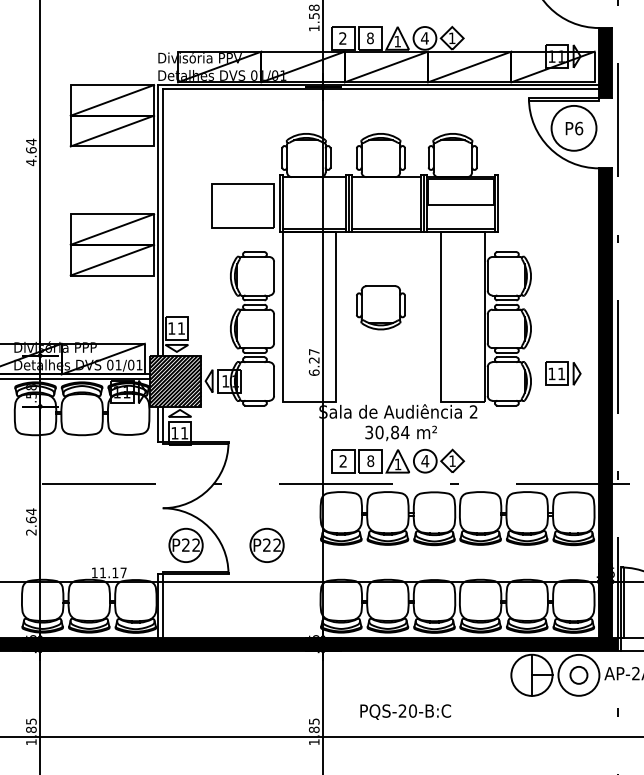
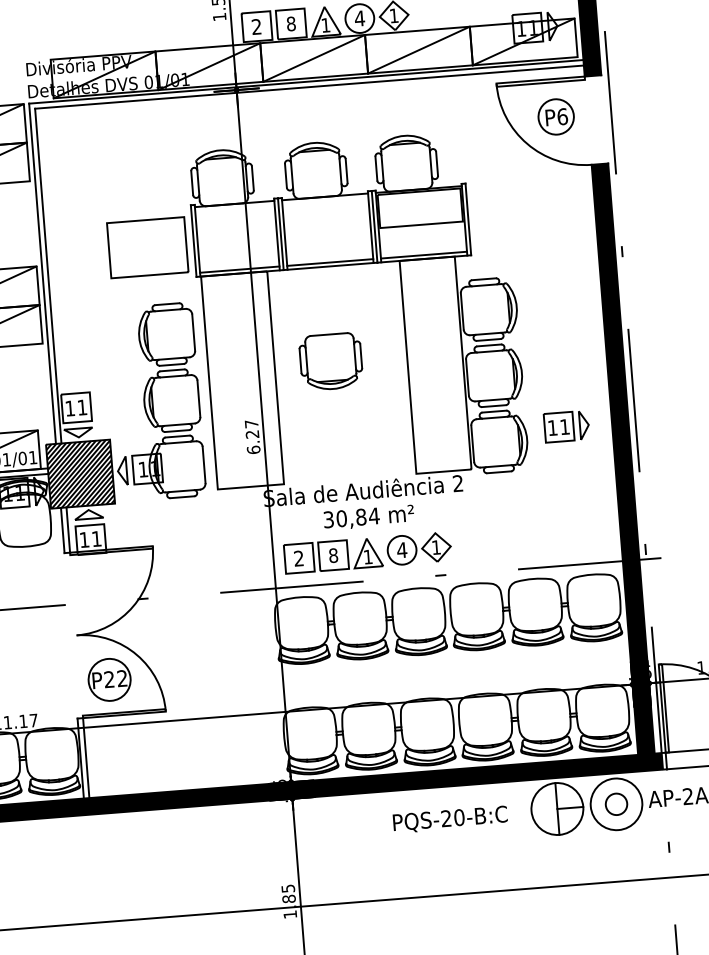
circle: (574, 128) -> (556, 117), size x0.62
part: (266, 544) -> (210, 670), removed
text: (405, 711) -> (450, 818), moved

